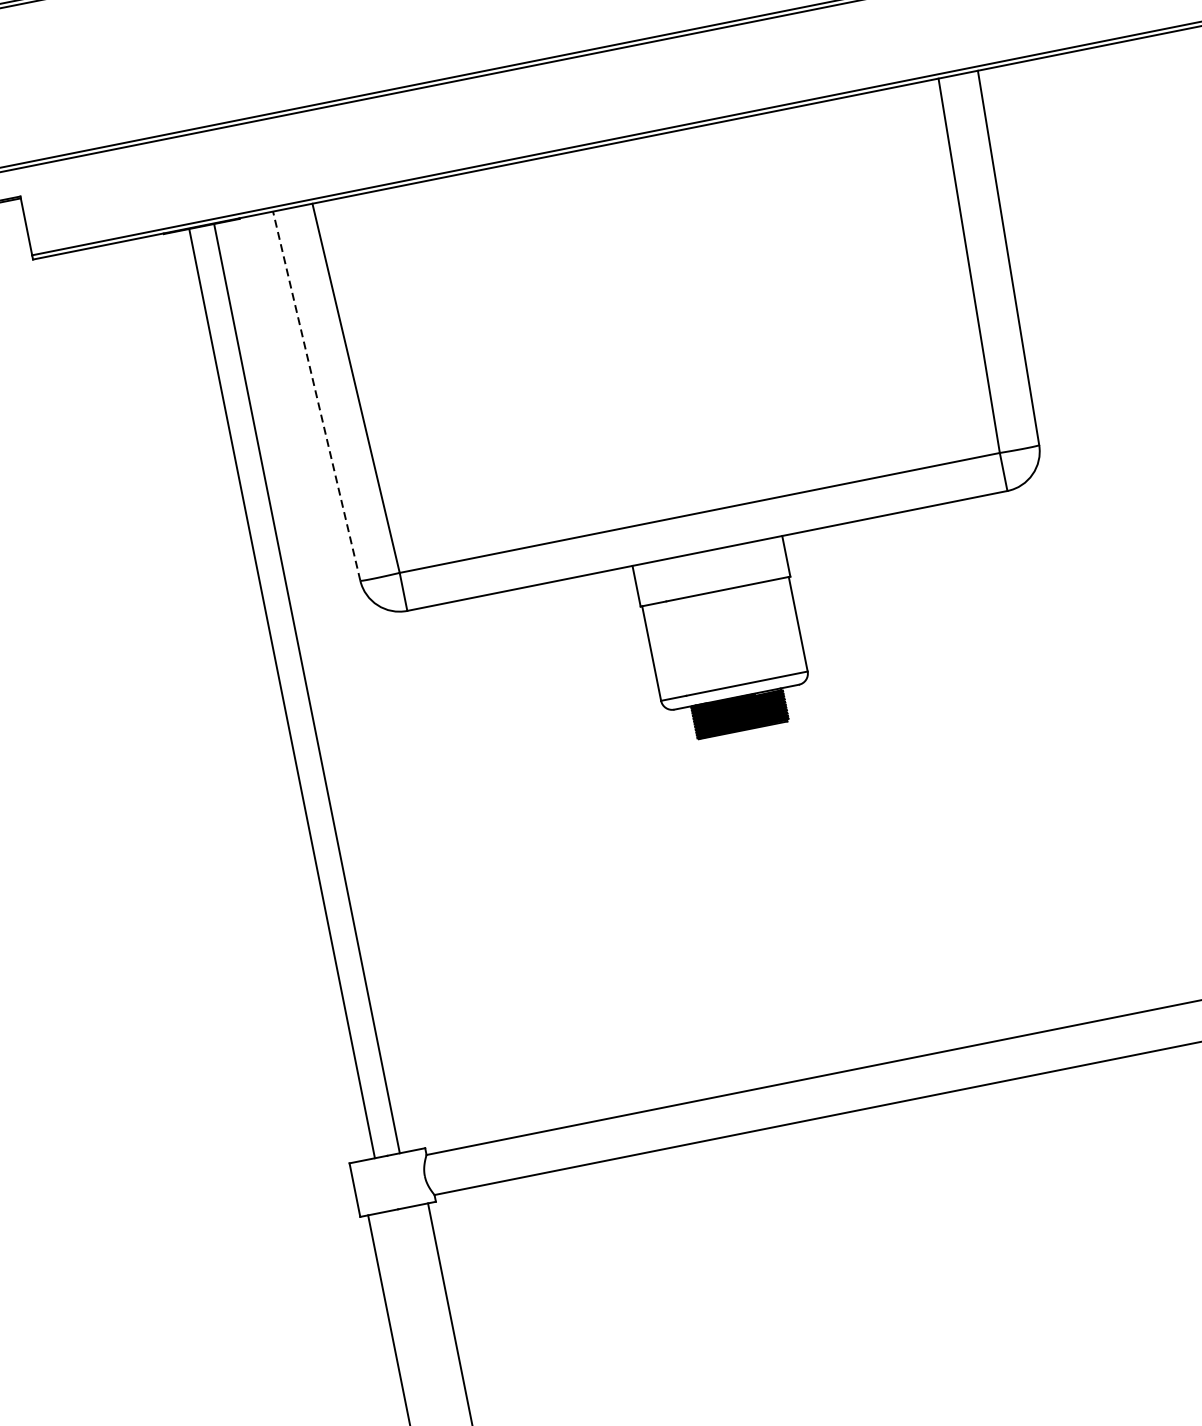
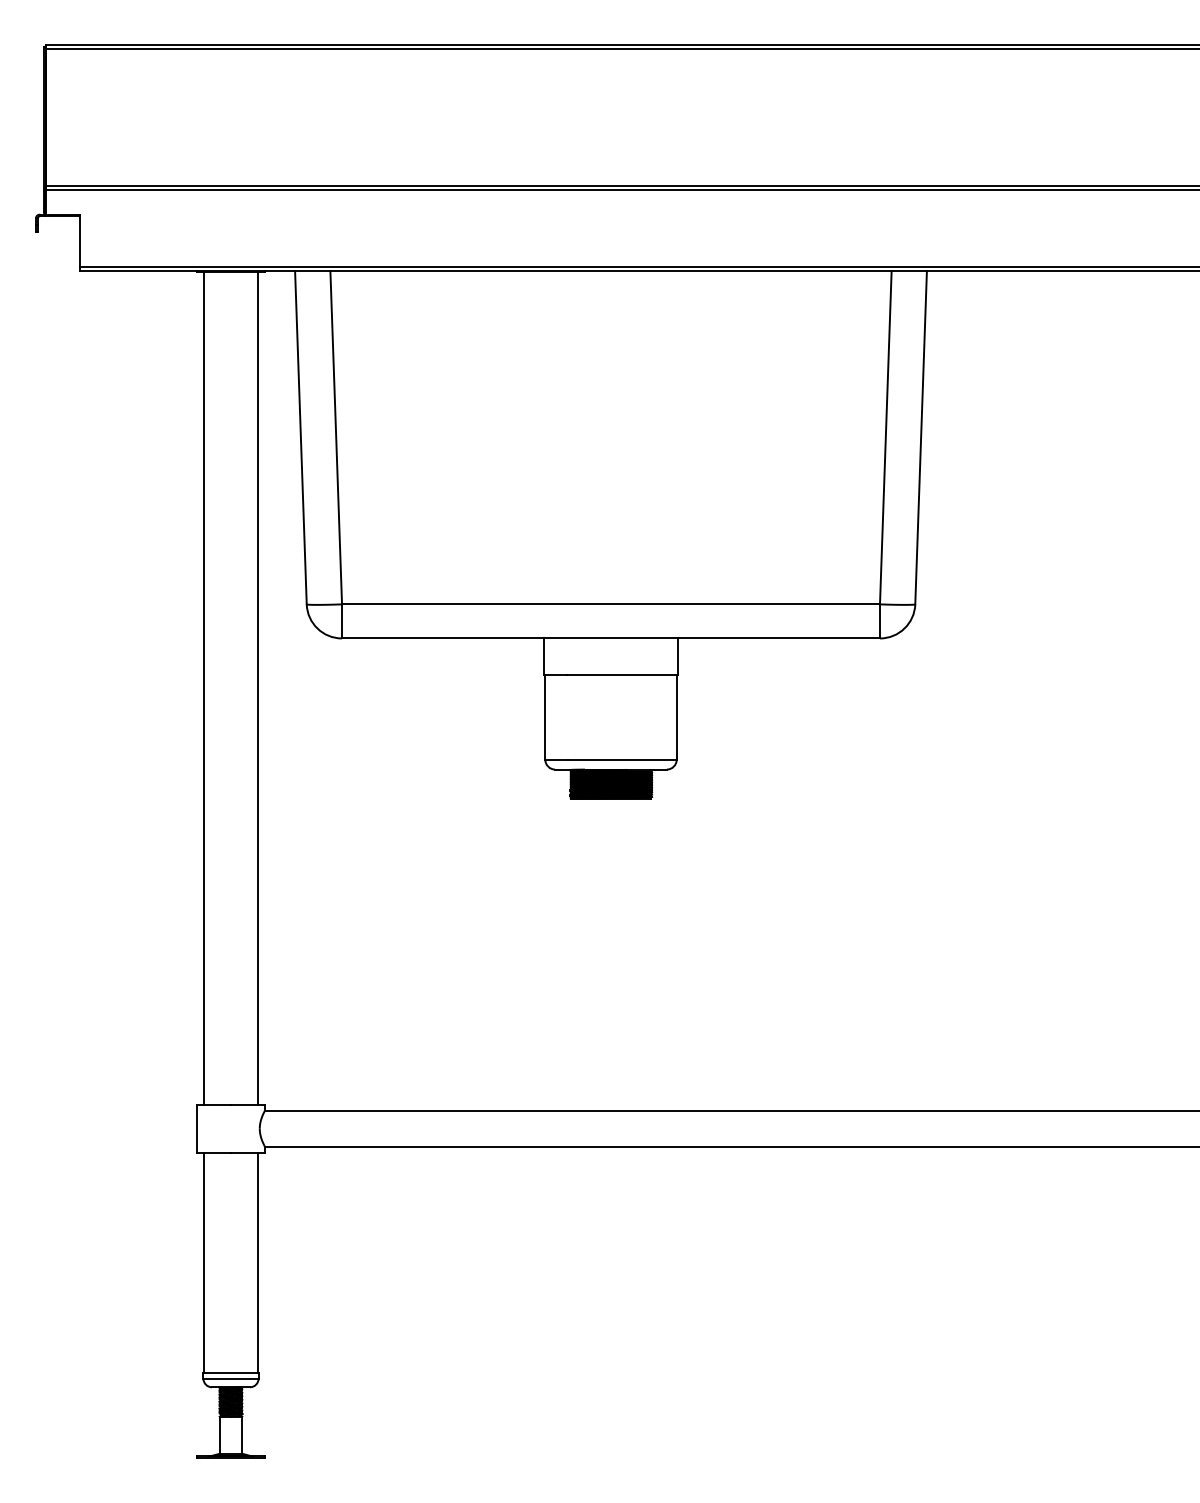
line: (316, 395) -> (300, 437), dashed -> solid
line: (307, 687) -> (204, 687), moved
line: (281, 692) -> (257, 687), moved

